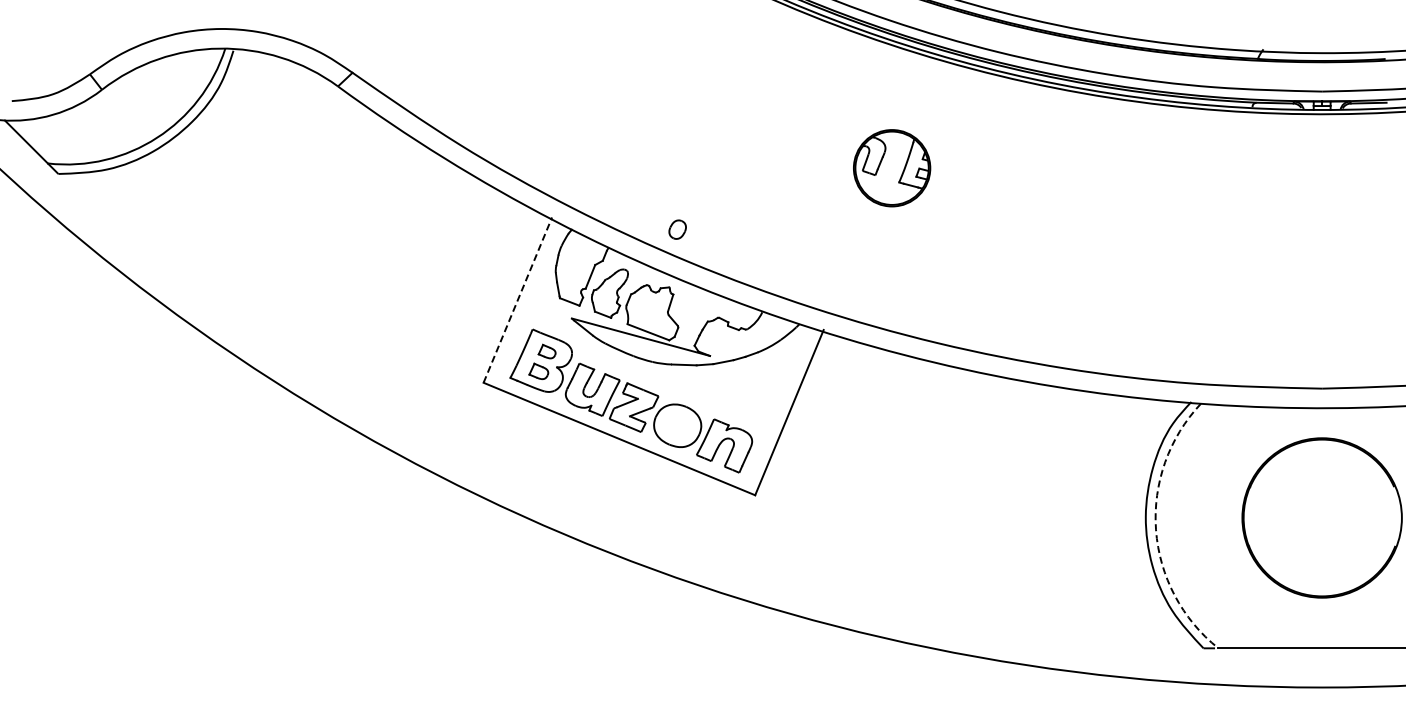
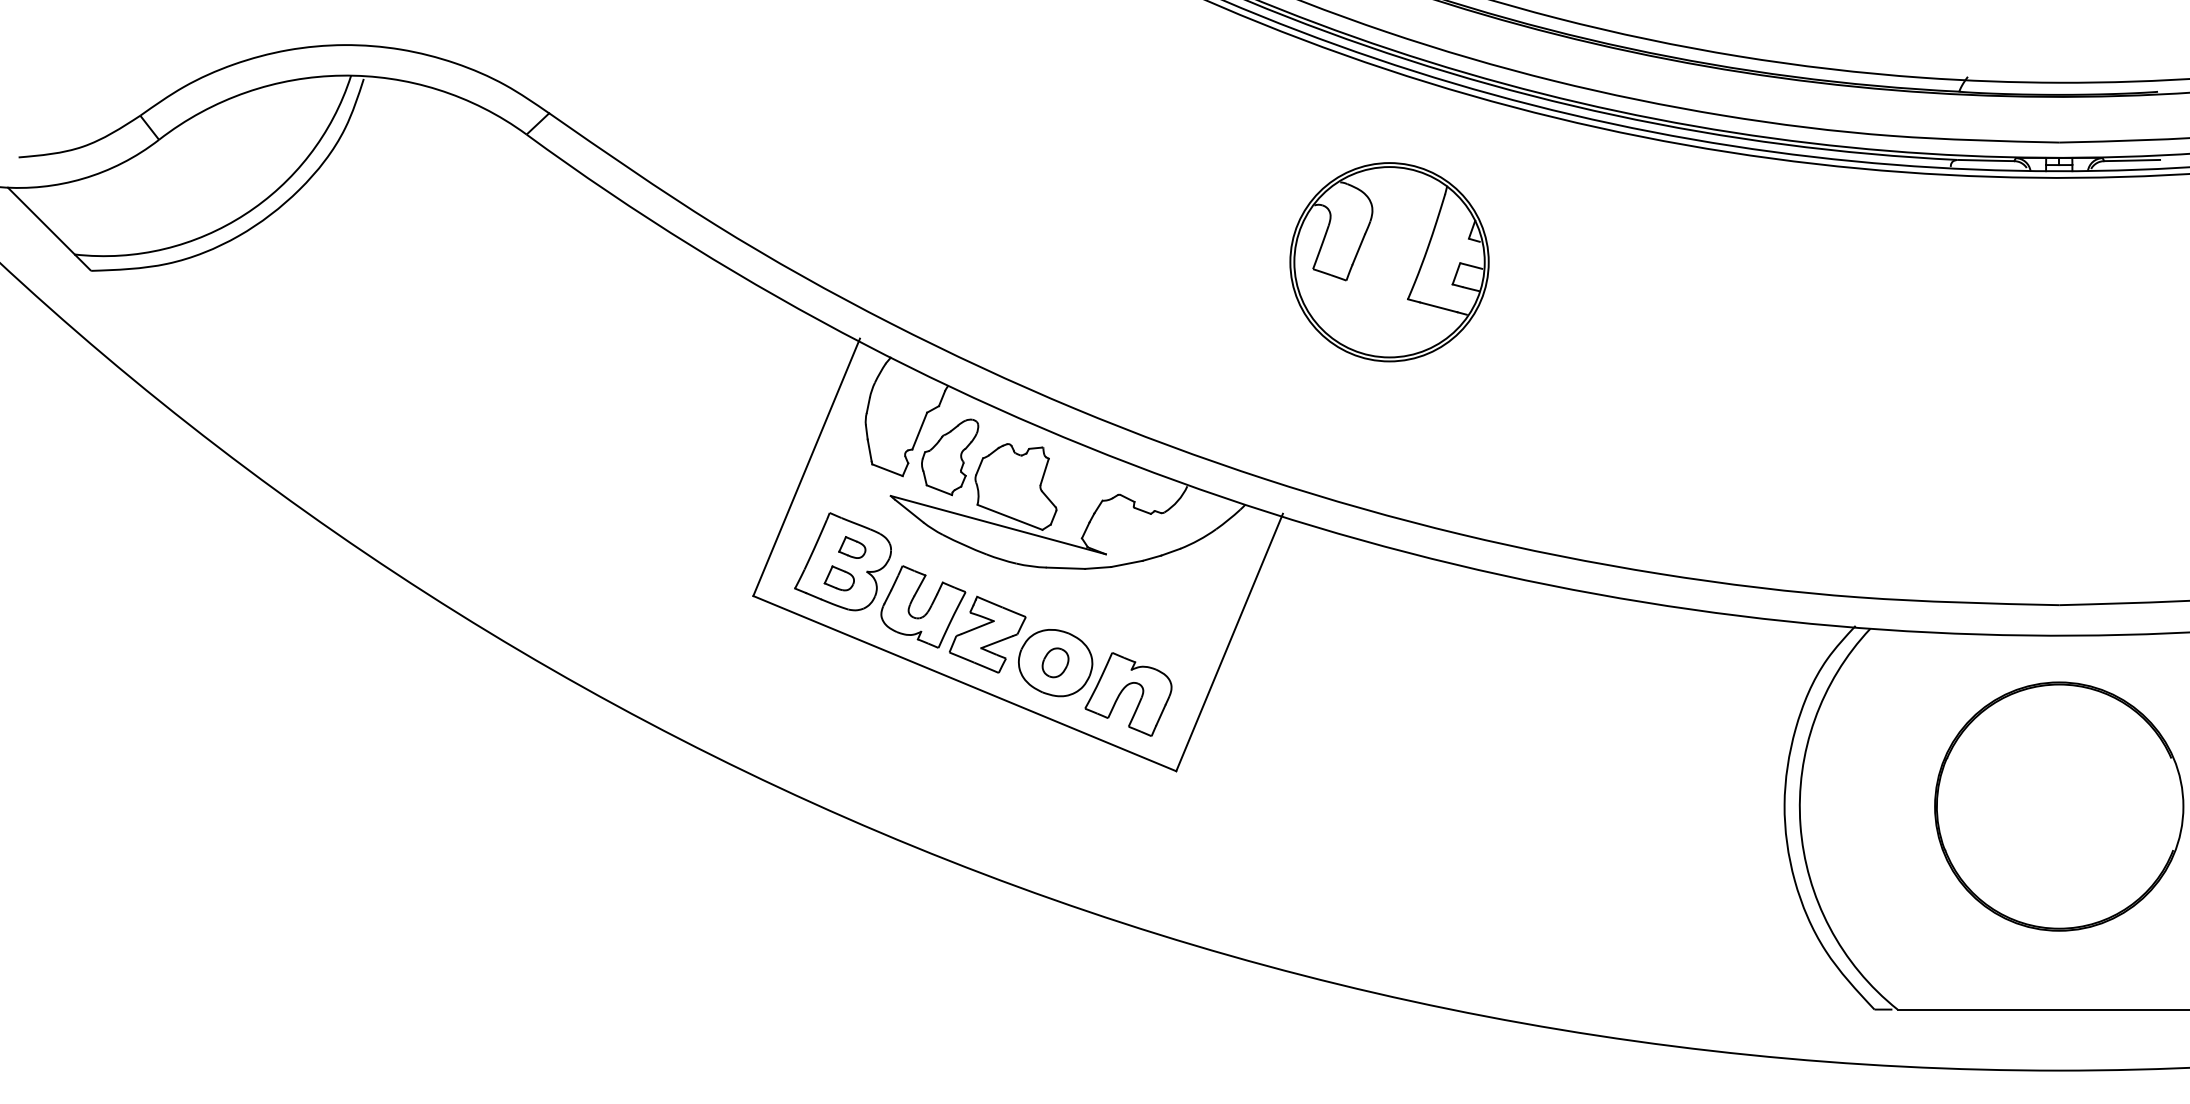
part: (891, 167) -> (1388, 260), size x1.67
part: (677, 229) -> (1055, 662), moved
line: (518, 299) -> (807, 466), dashed -> solid
arc: (1156, 529) -> (1801, 824), dashed -> solid

